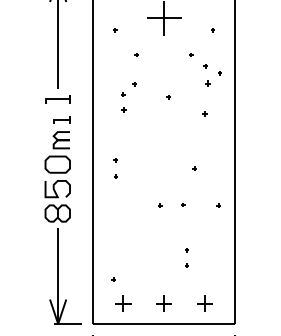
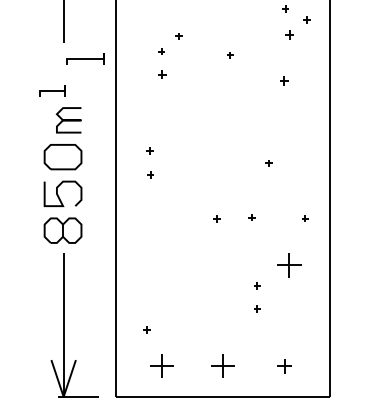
line: (57, 99) -> (85, 59), moved
line: (61, 119) -> (52, 90), moved
part: (207, 236) -> (288, 265), added
part: (204, 303) -> (283, 366), size x0.6

